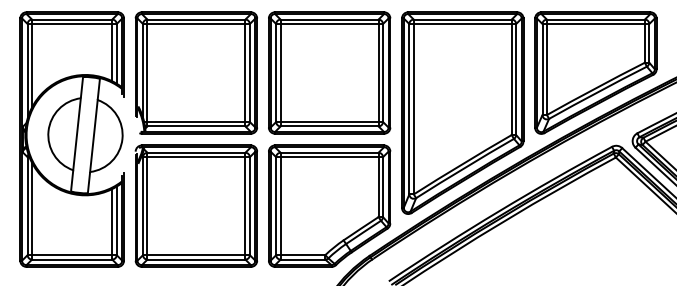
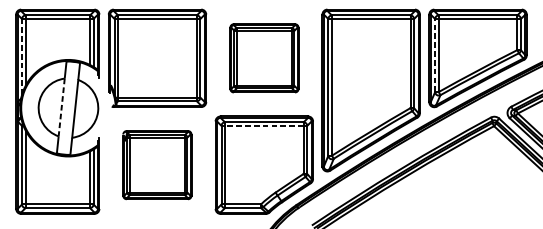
line: (542, 69) -> (435, 55), solid -> dashed
line: (27, 70) -> (21, 56), solid -> dashed
part: (329, 72) -> (264, 57), size x0.7
line: (77, 134) -> (62, 107), solid -> dashed
line: (329, 157) -> (264, 126), solid -> dashed
part: (195, 205) -> (156, 164), size x0.7

